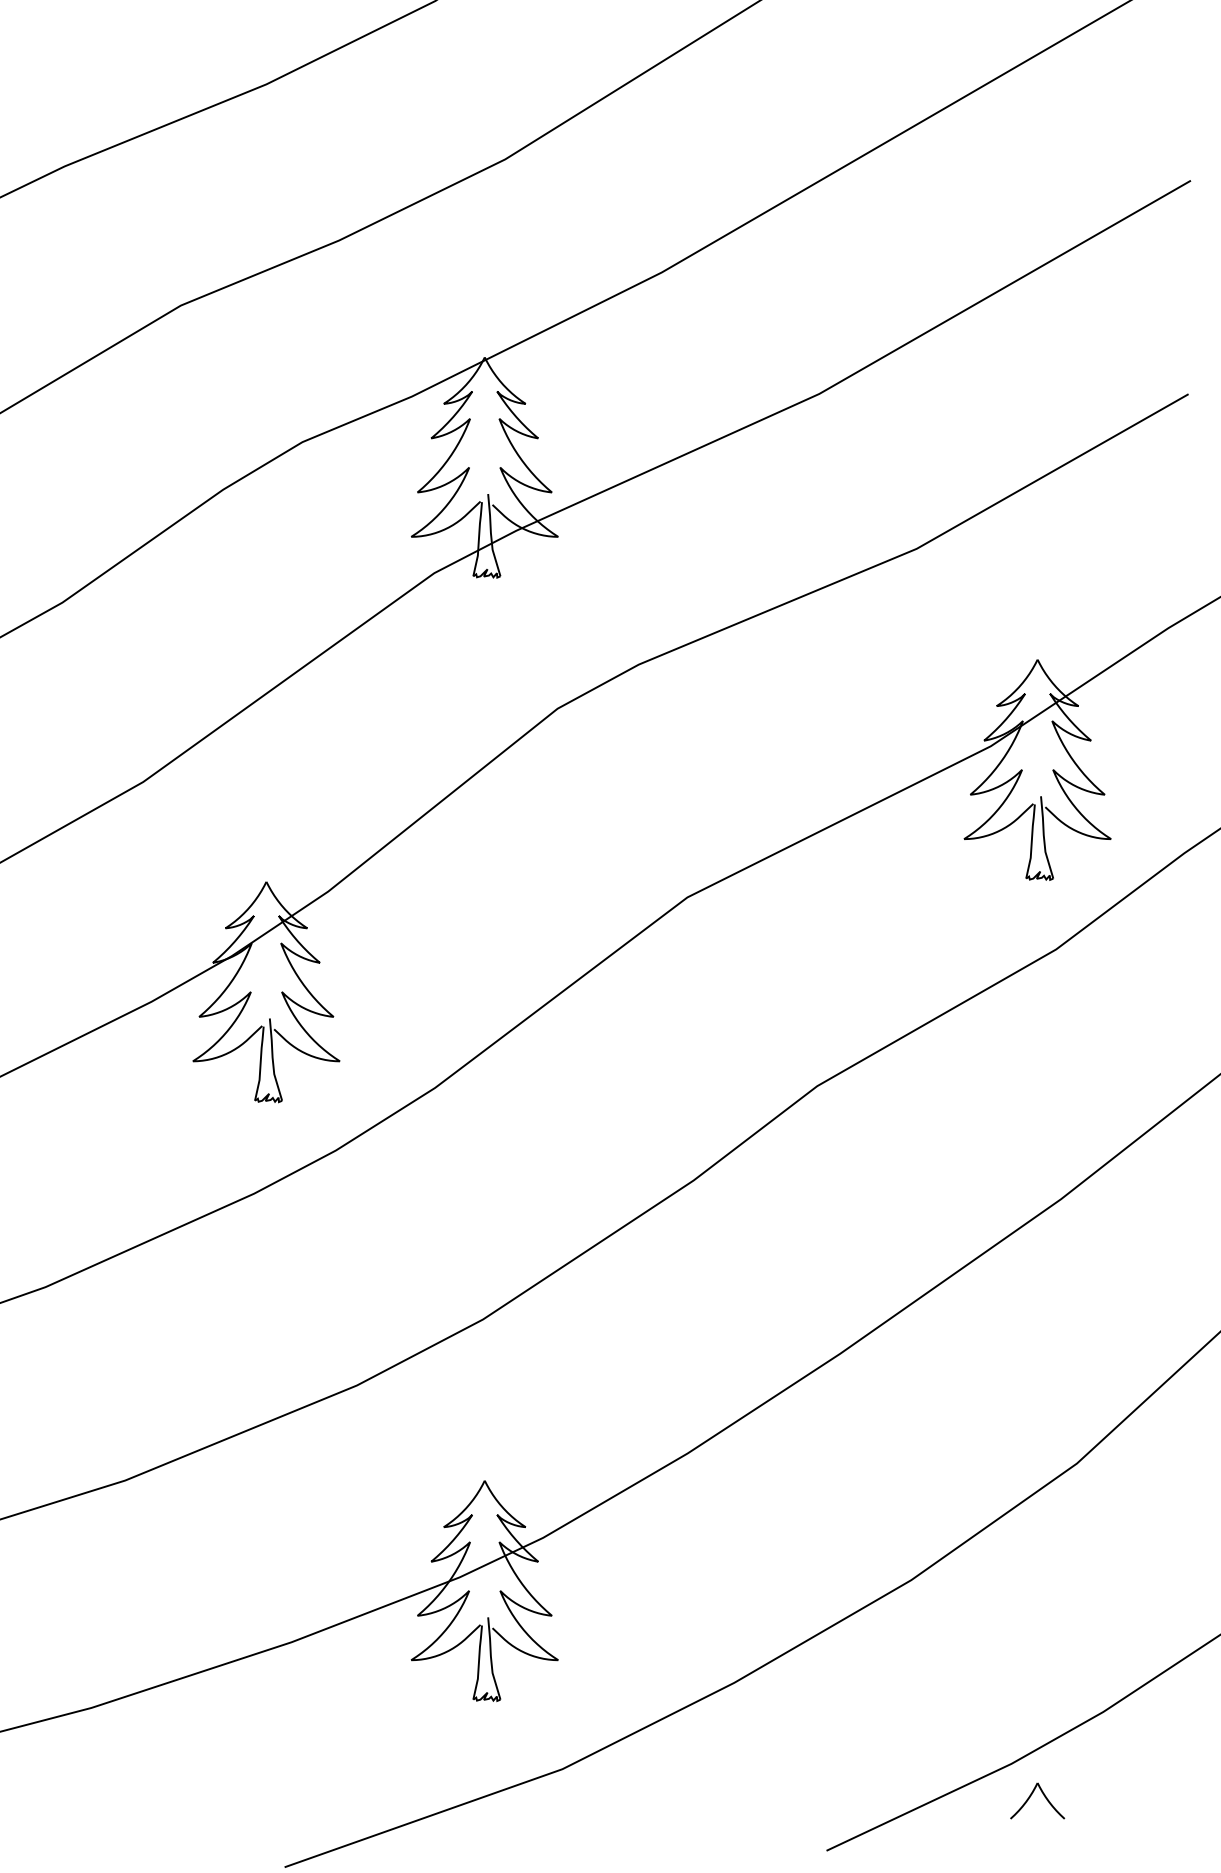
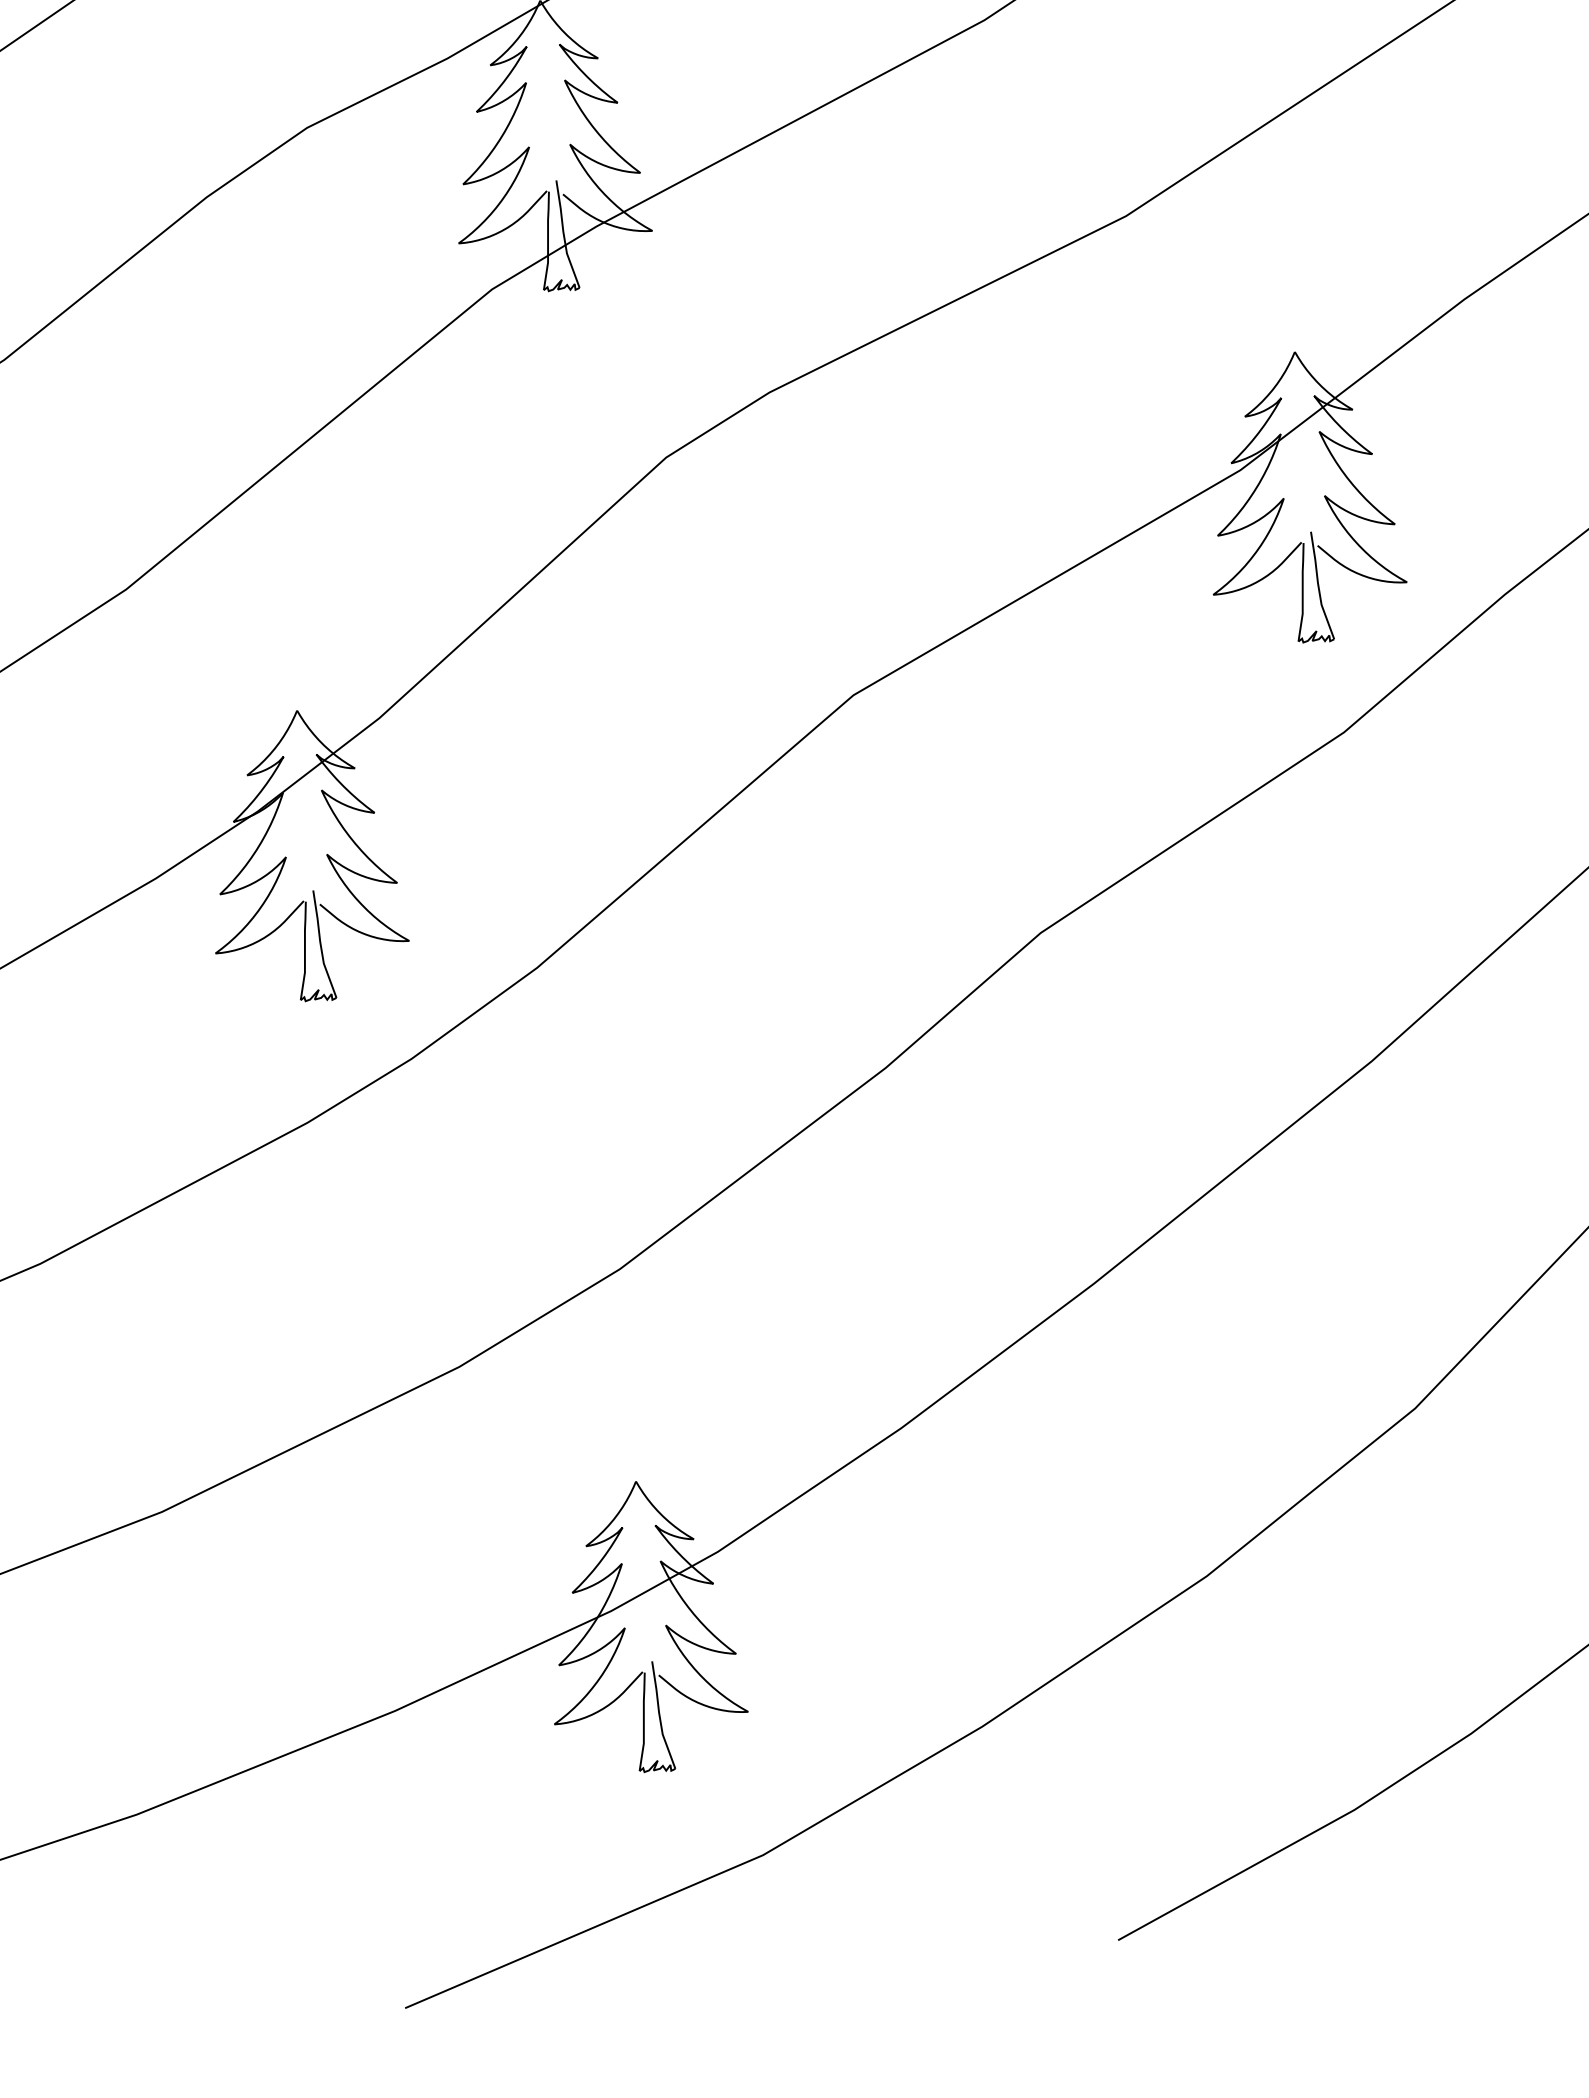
part: (1031, 1796) -> (1383, 1851), removed

